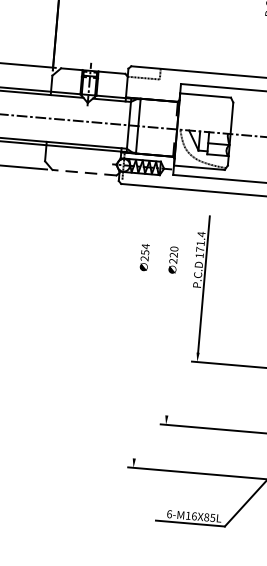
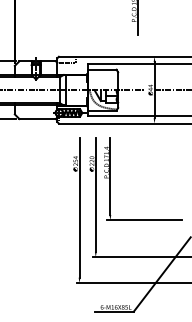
line: (84, 173) -> (37, 119), dashed -> solid
line: (175, 314) -> (95, 194), added
line: (144, 334) -> (79, 207), added

